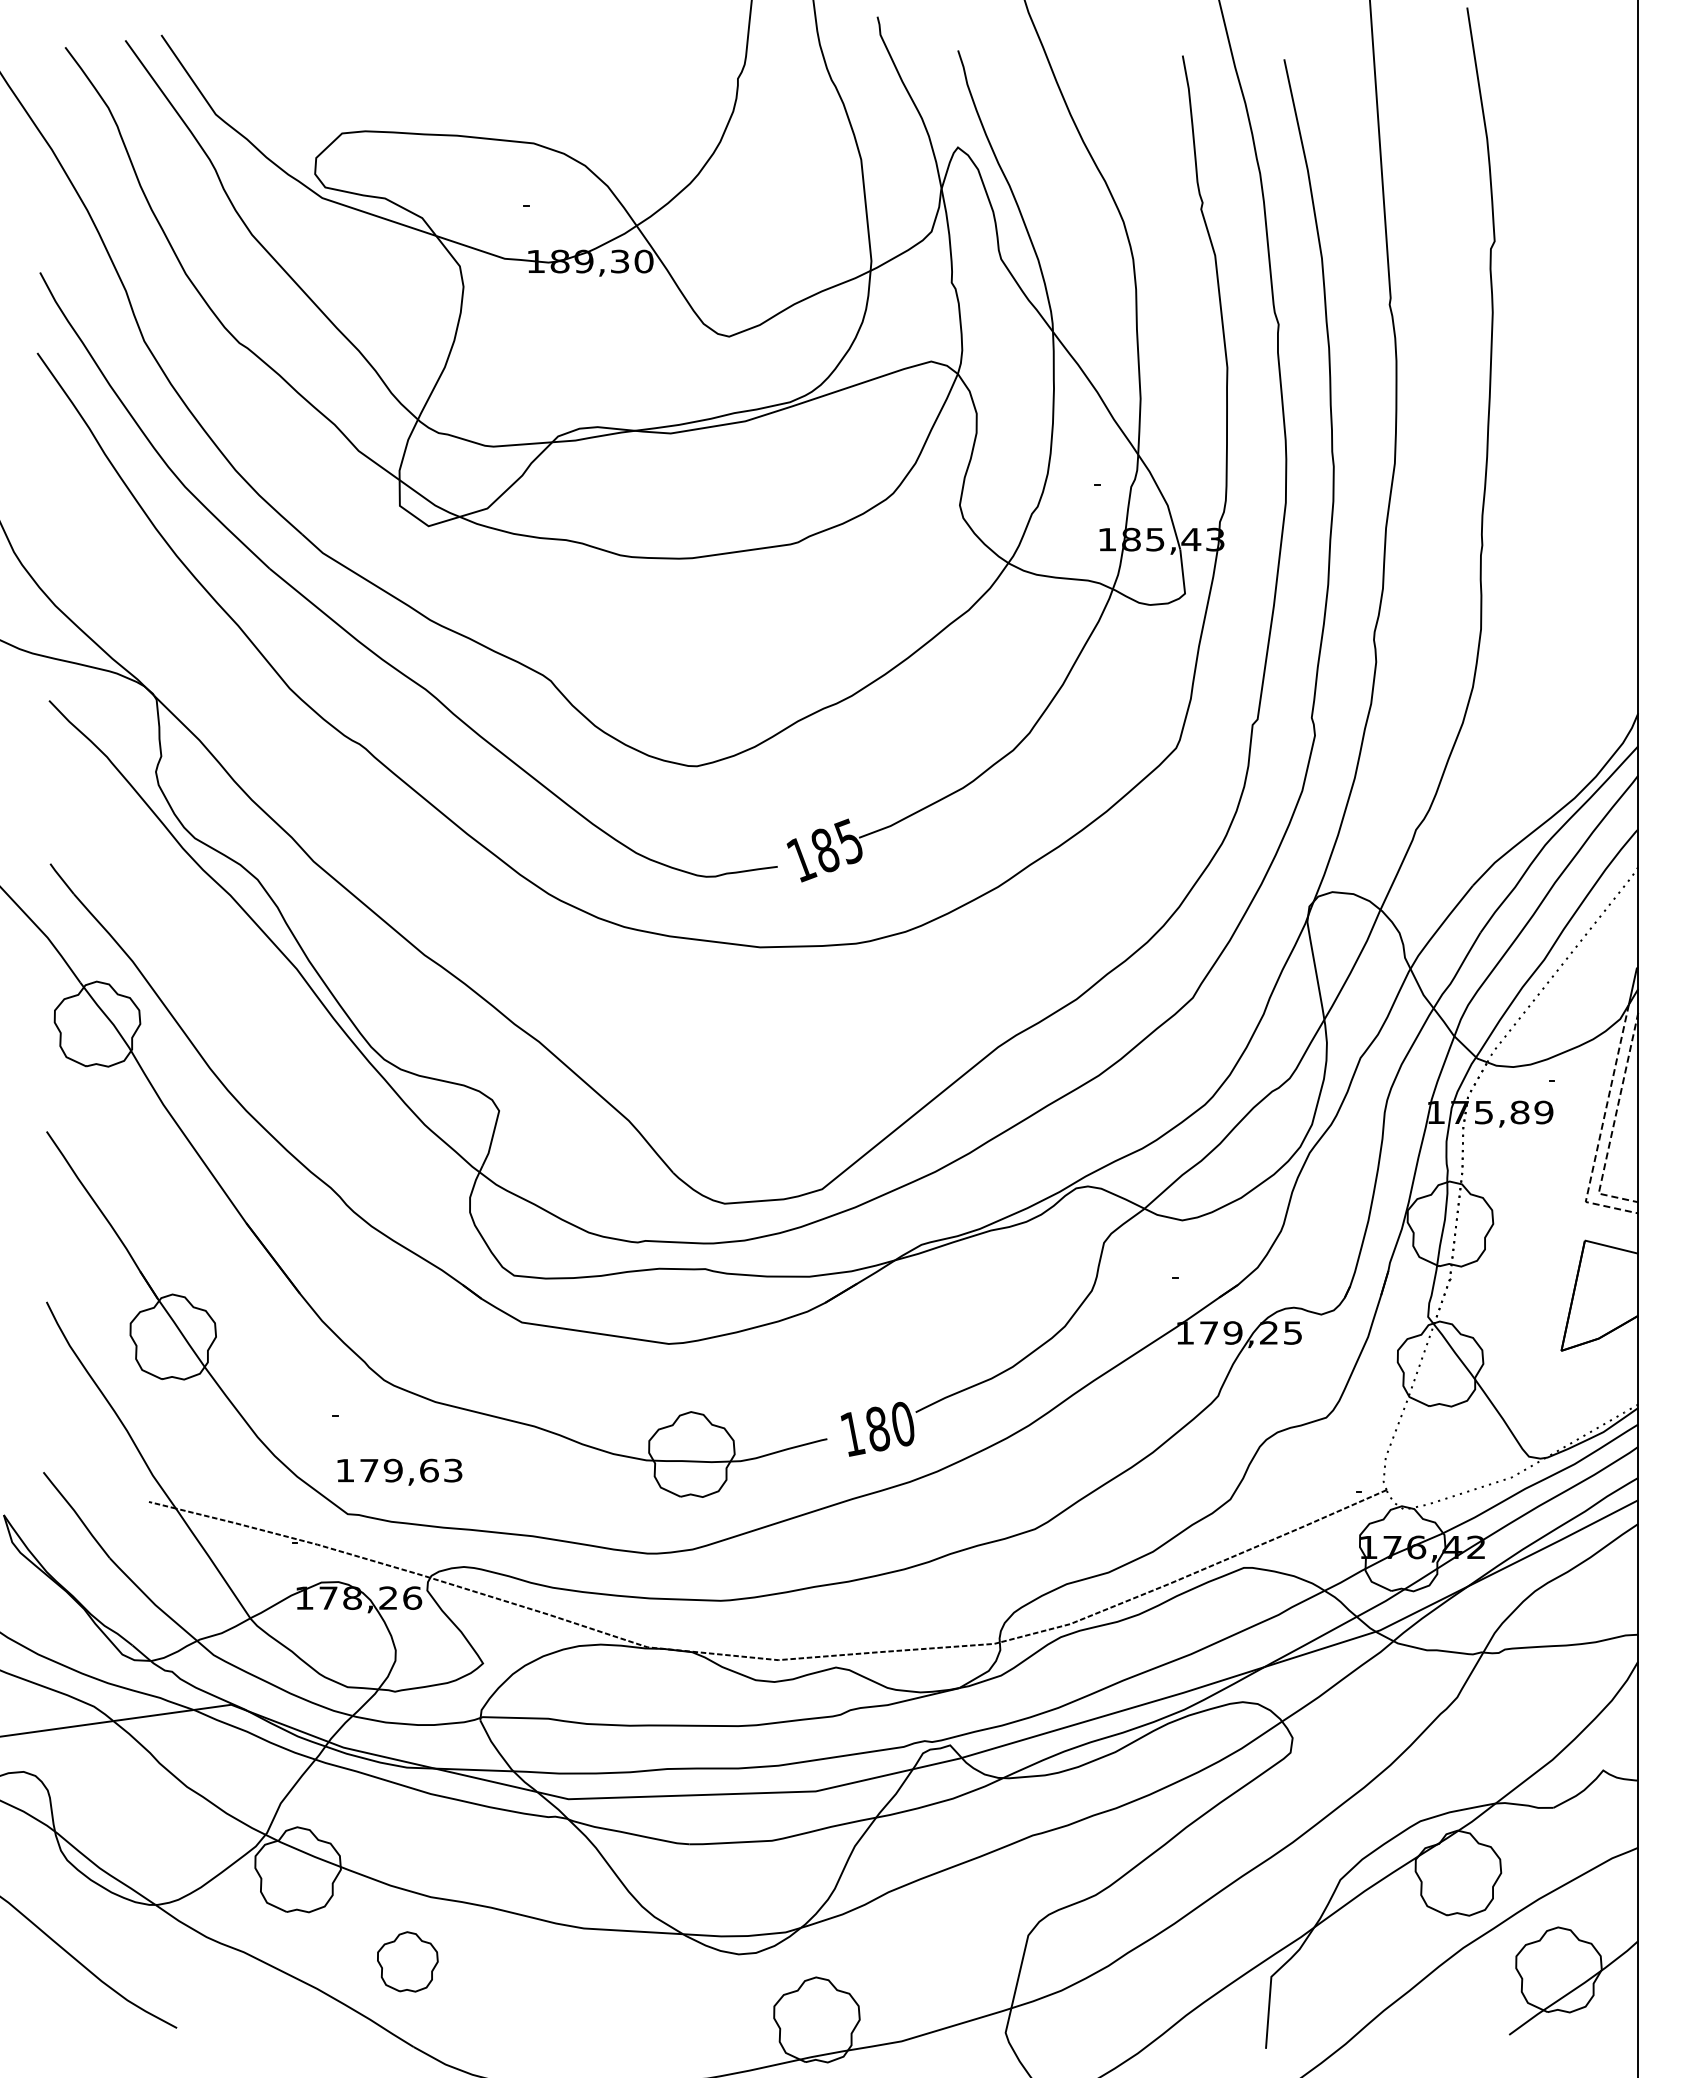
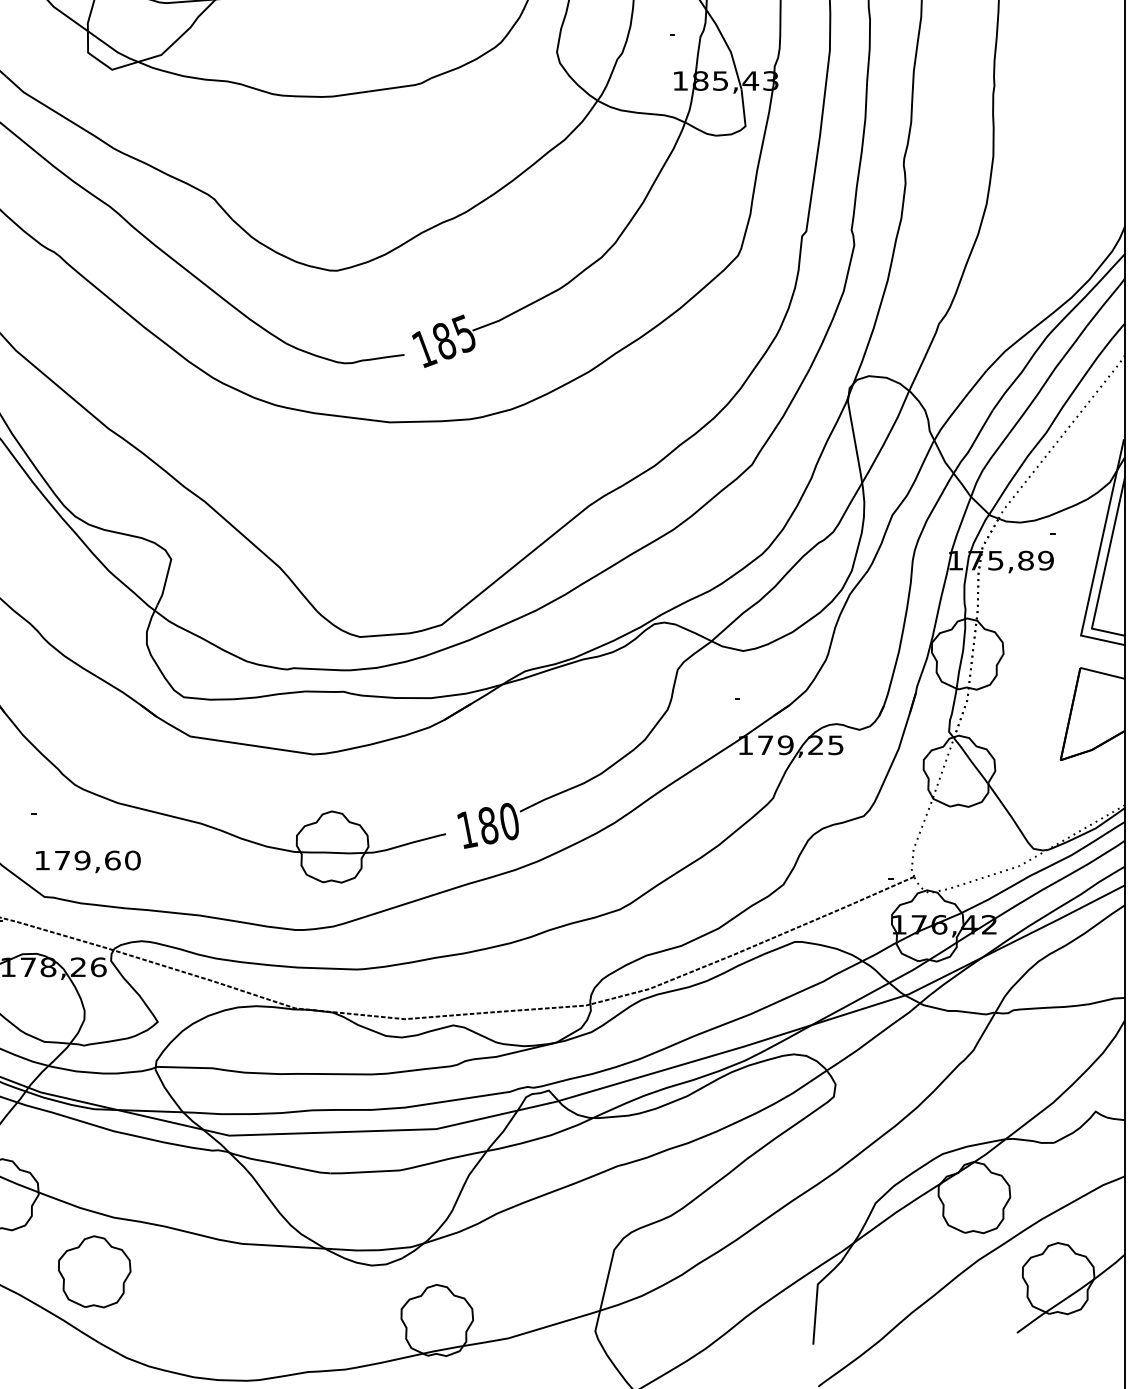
line: (1614, 1123) -> (1105, 569), dashed -> solid
line: (1601, 1130) -> (1094, 575), dashed -> solid
text: (453, 1470) -> (133, 860), 179,63 -> 179,60
part: (407, 1961) -> (94, 1271), size x1.43

